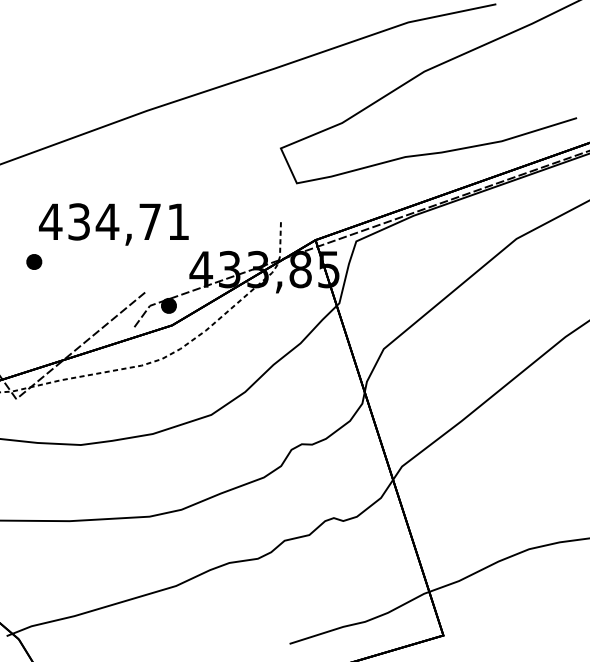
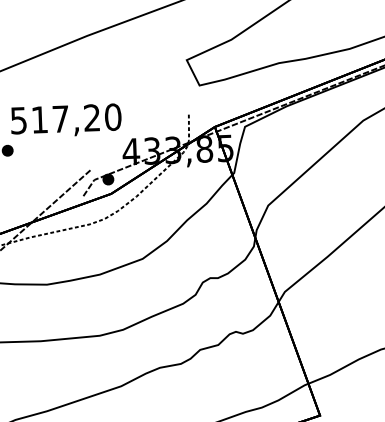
text: (114, 221) -> (65, 118), 434,71 -> 517,20

